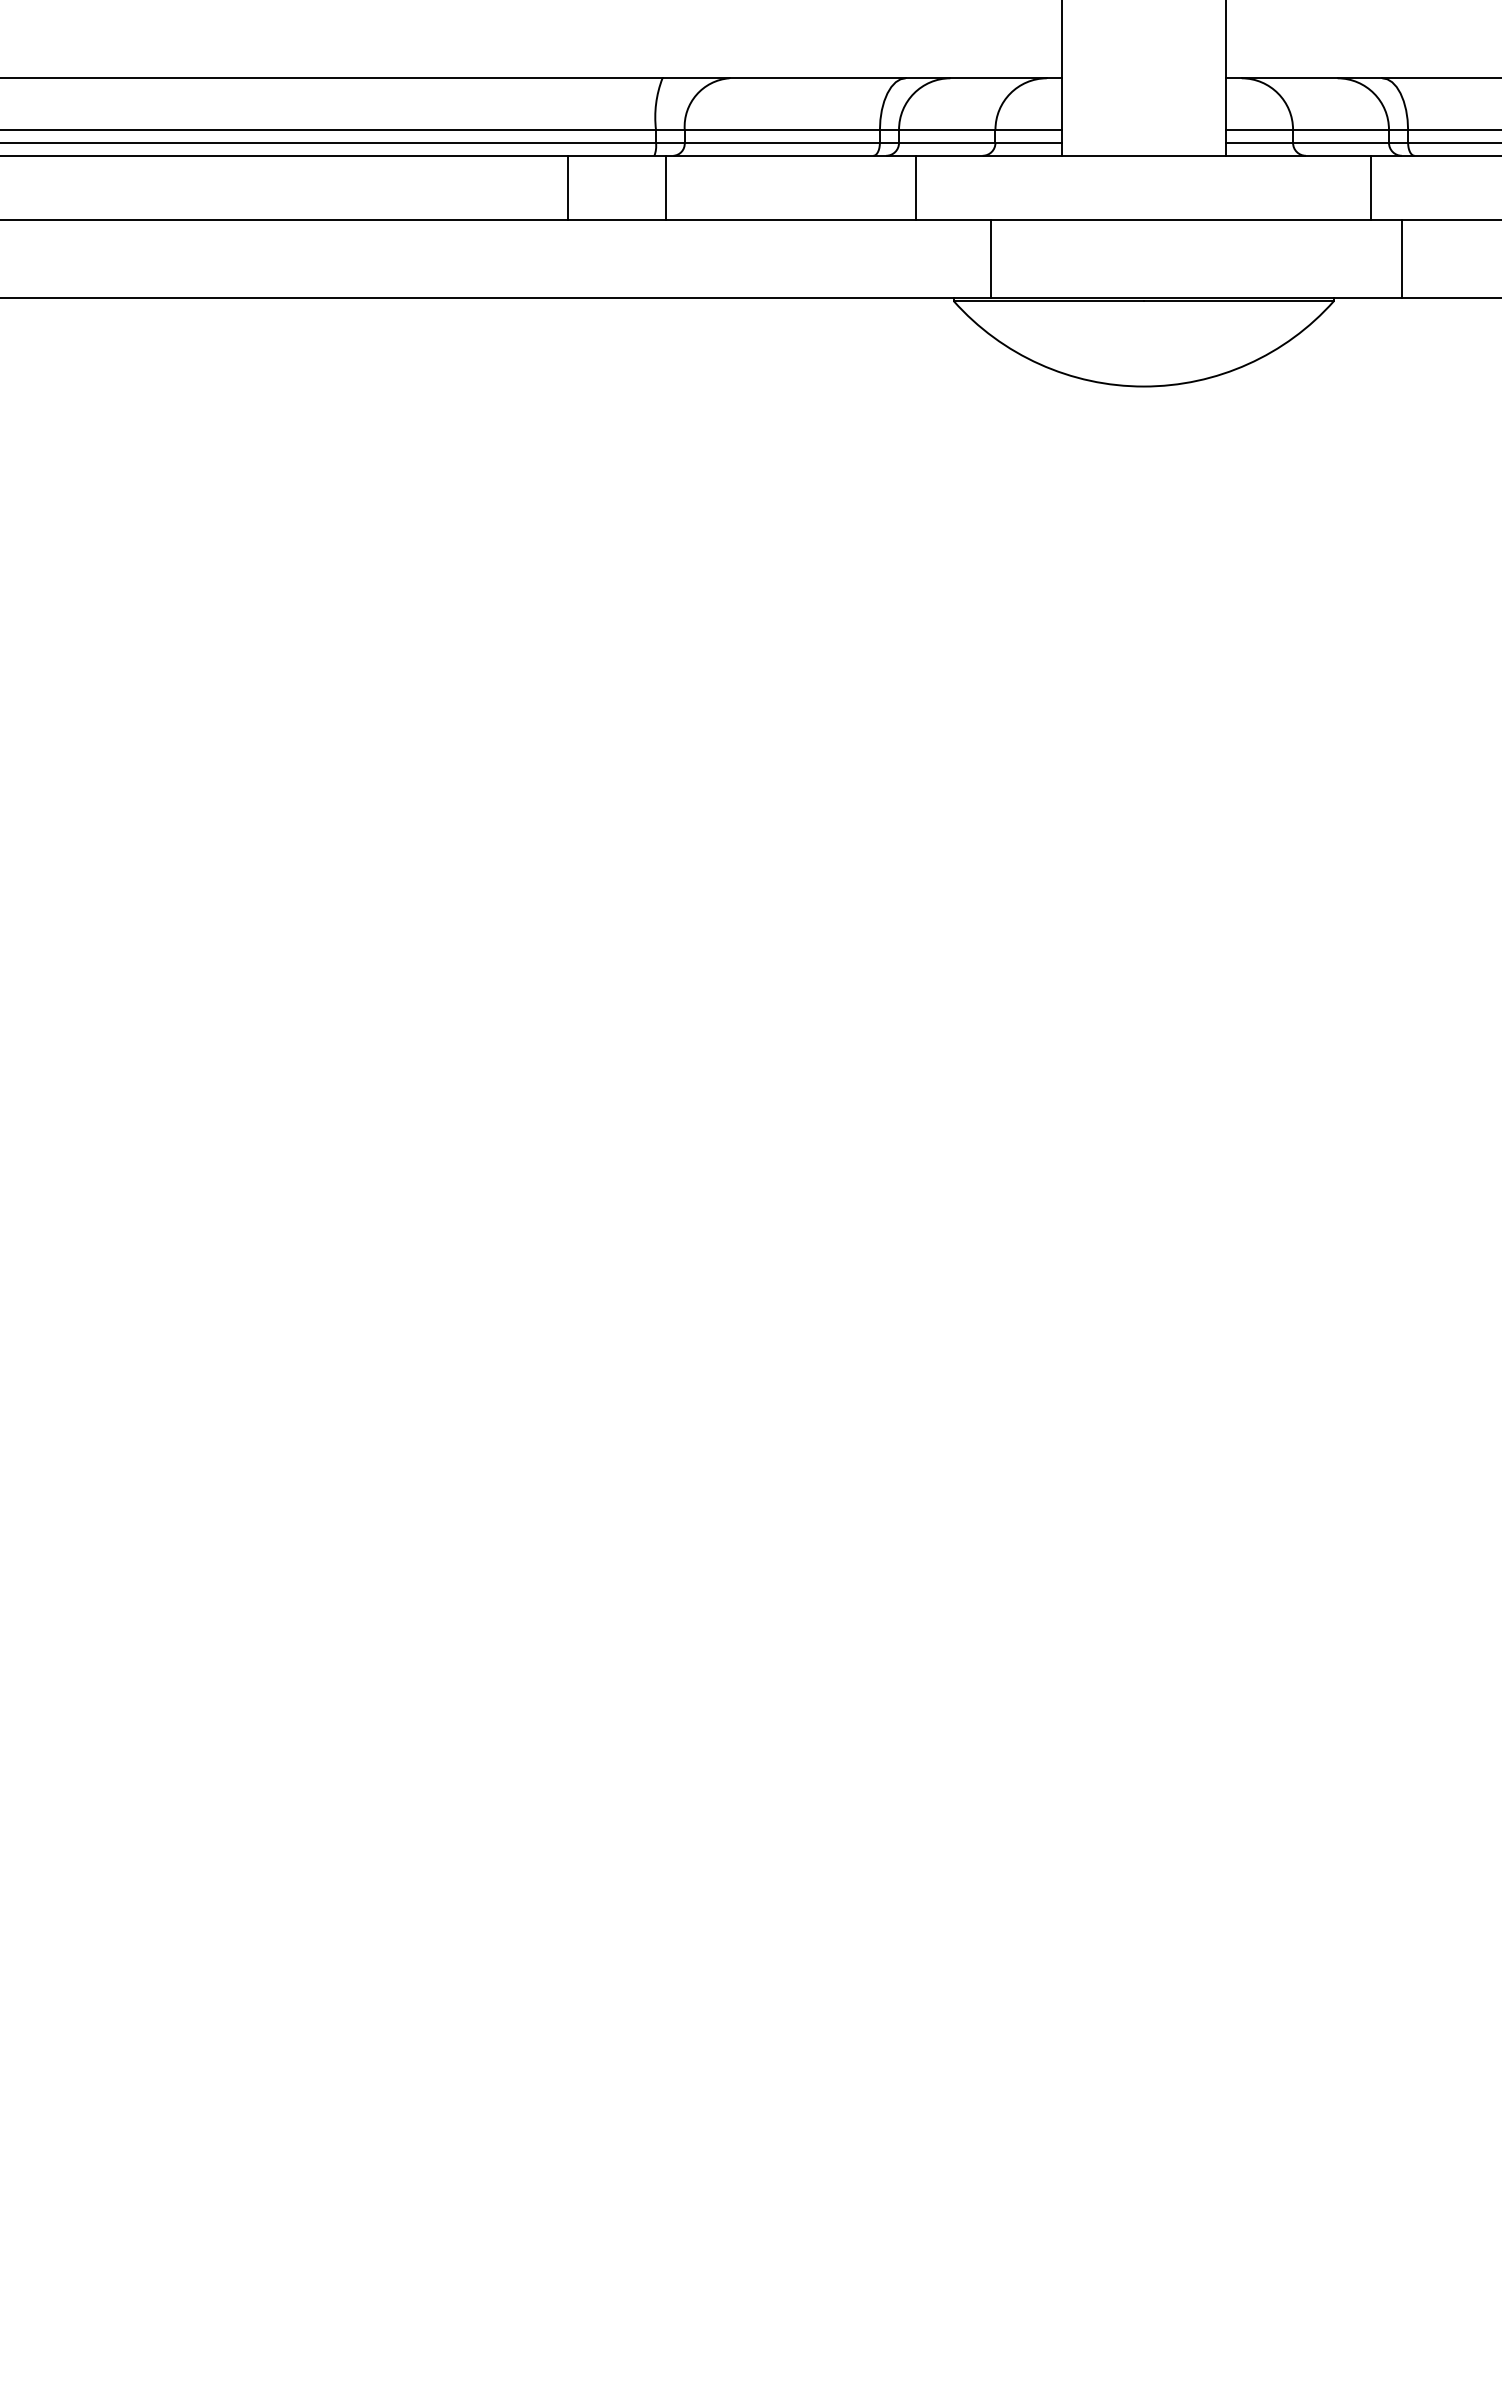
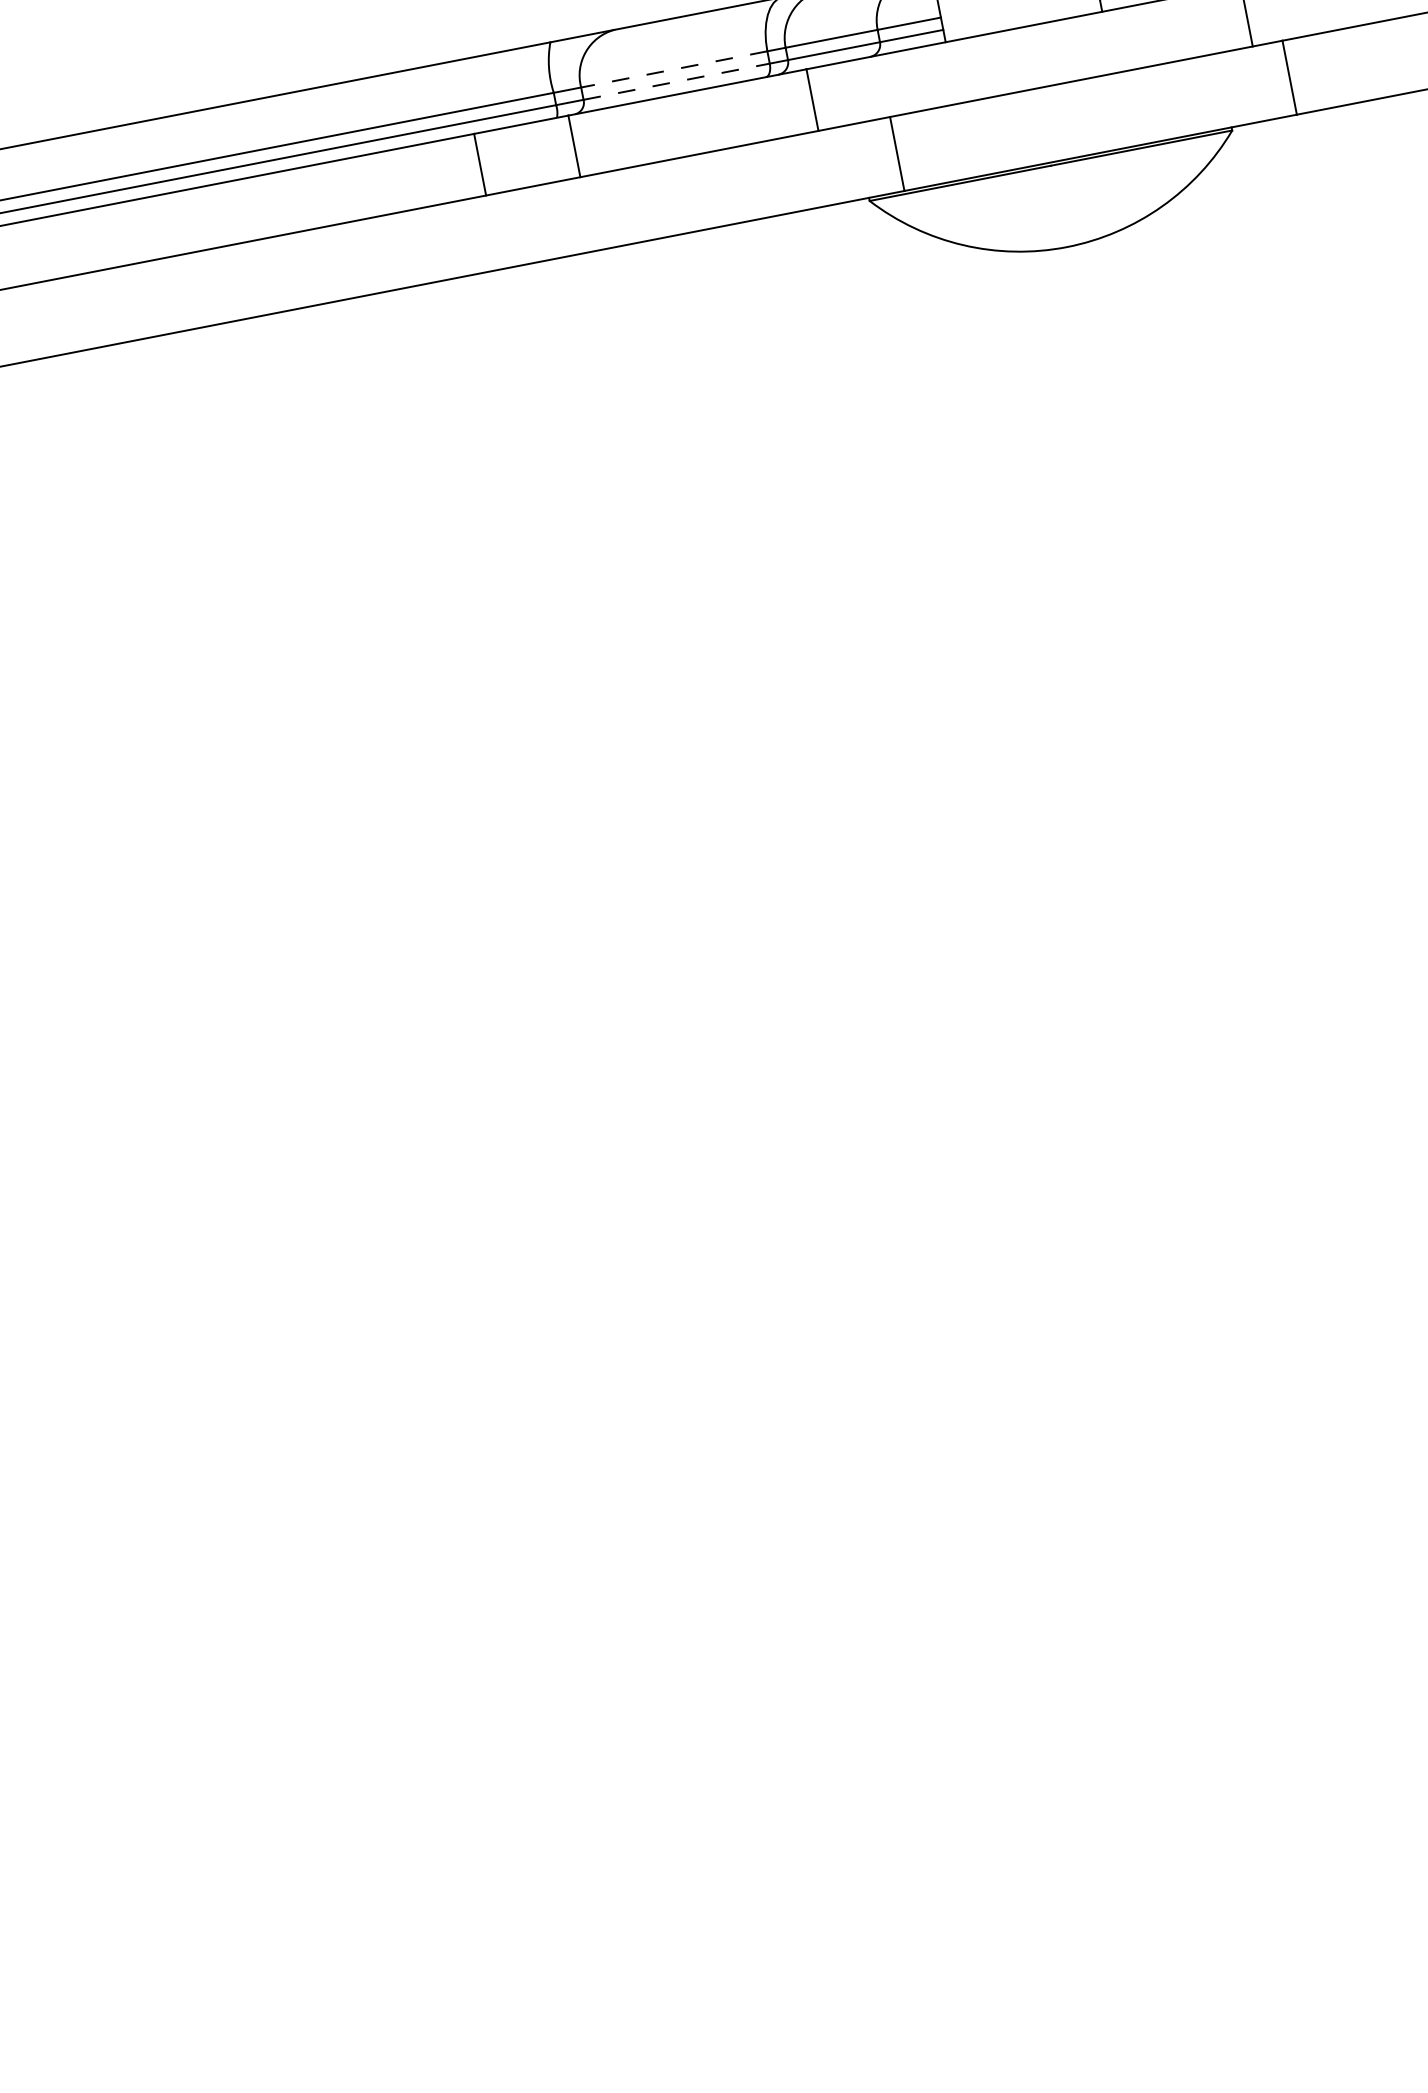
line: (782, 129) -> (674, 68), solid -> dashed
line: (782, 142) -> (676, 81), solid -> dashed

